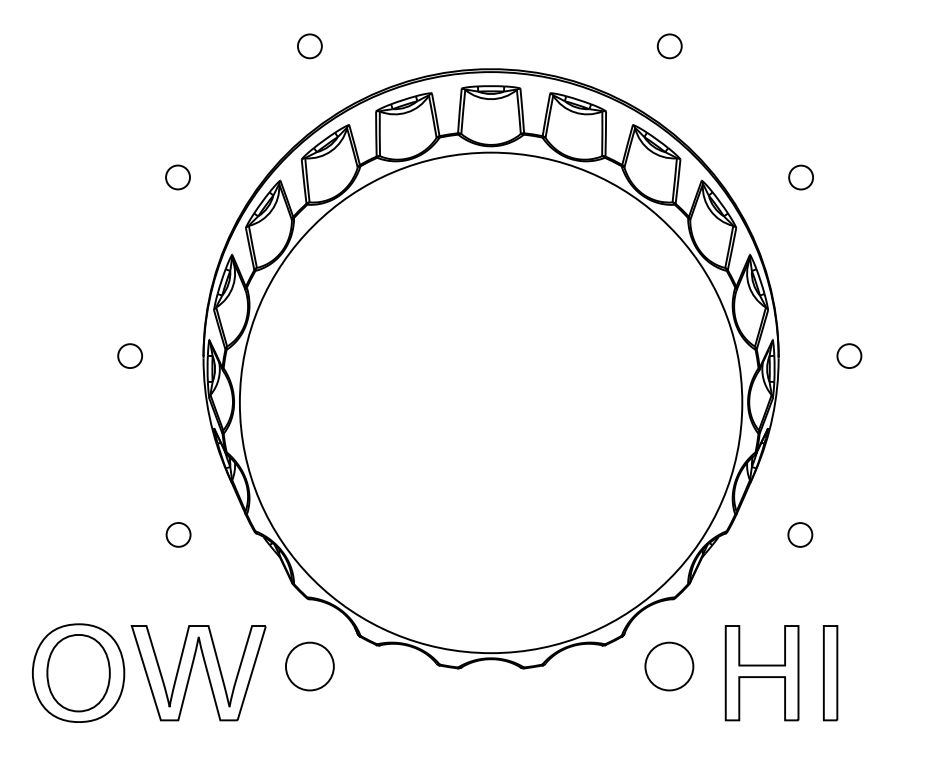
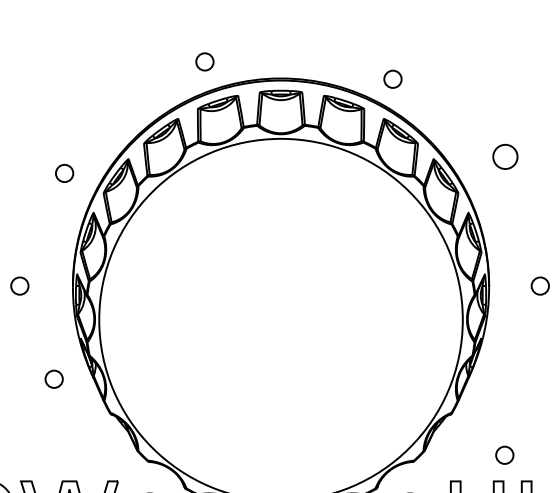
part: (309, 46) -> (204, 62), moved
part: (669, 46) -> (392, 79), moved
part: (177, 177) -> (64, 173), moved
part: (800, 177) -> (504, 156), size x1.4
part: (178, 534) -> (54, 378), moved
part: (800, 534) -> (504, 454), moved

